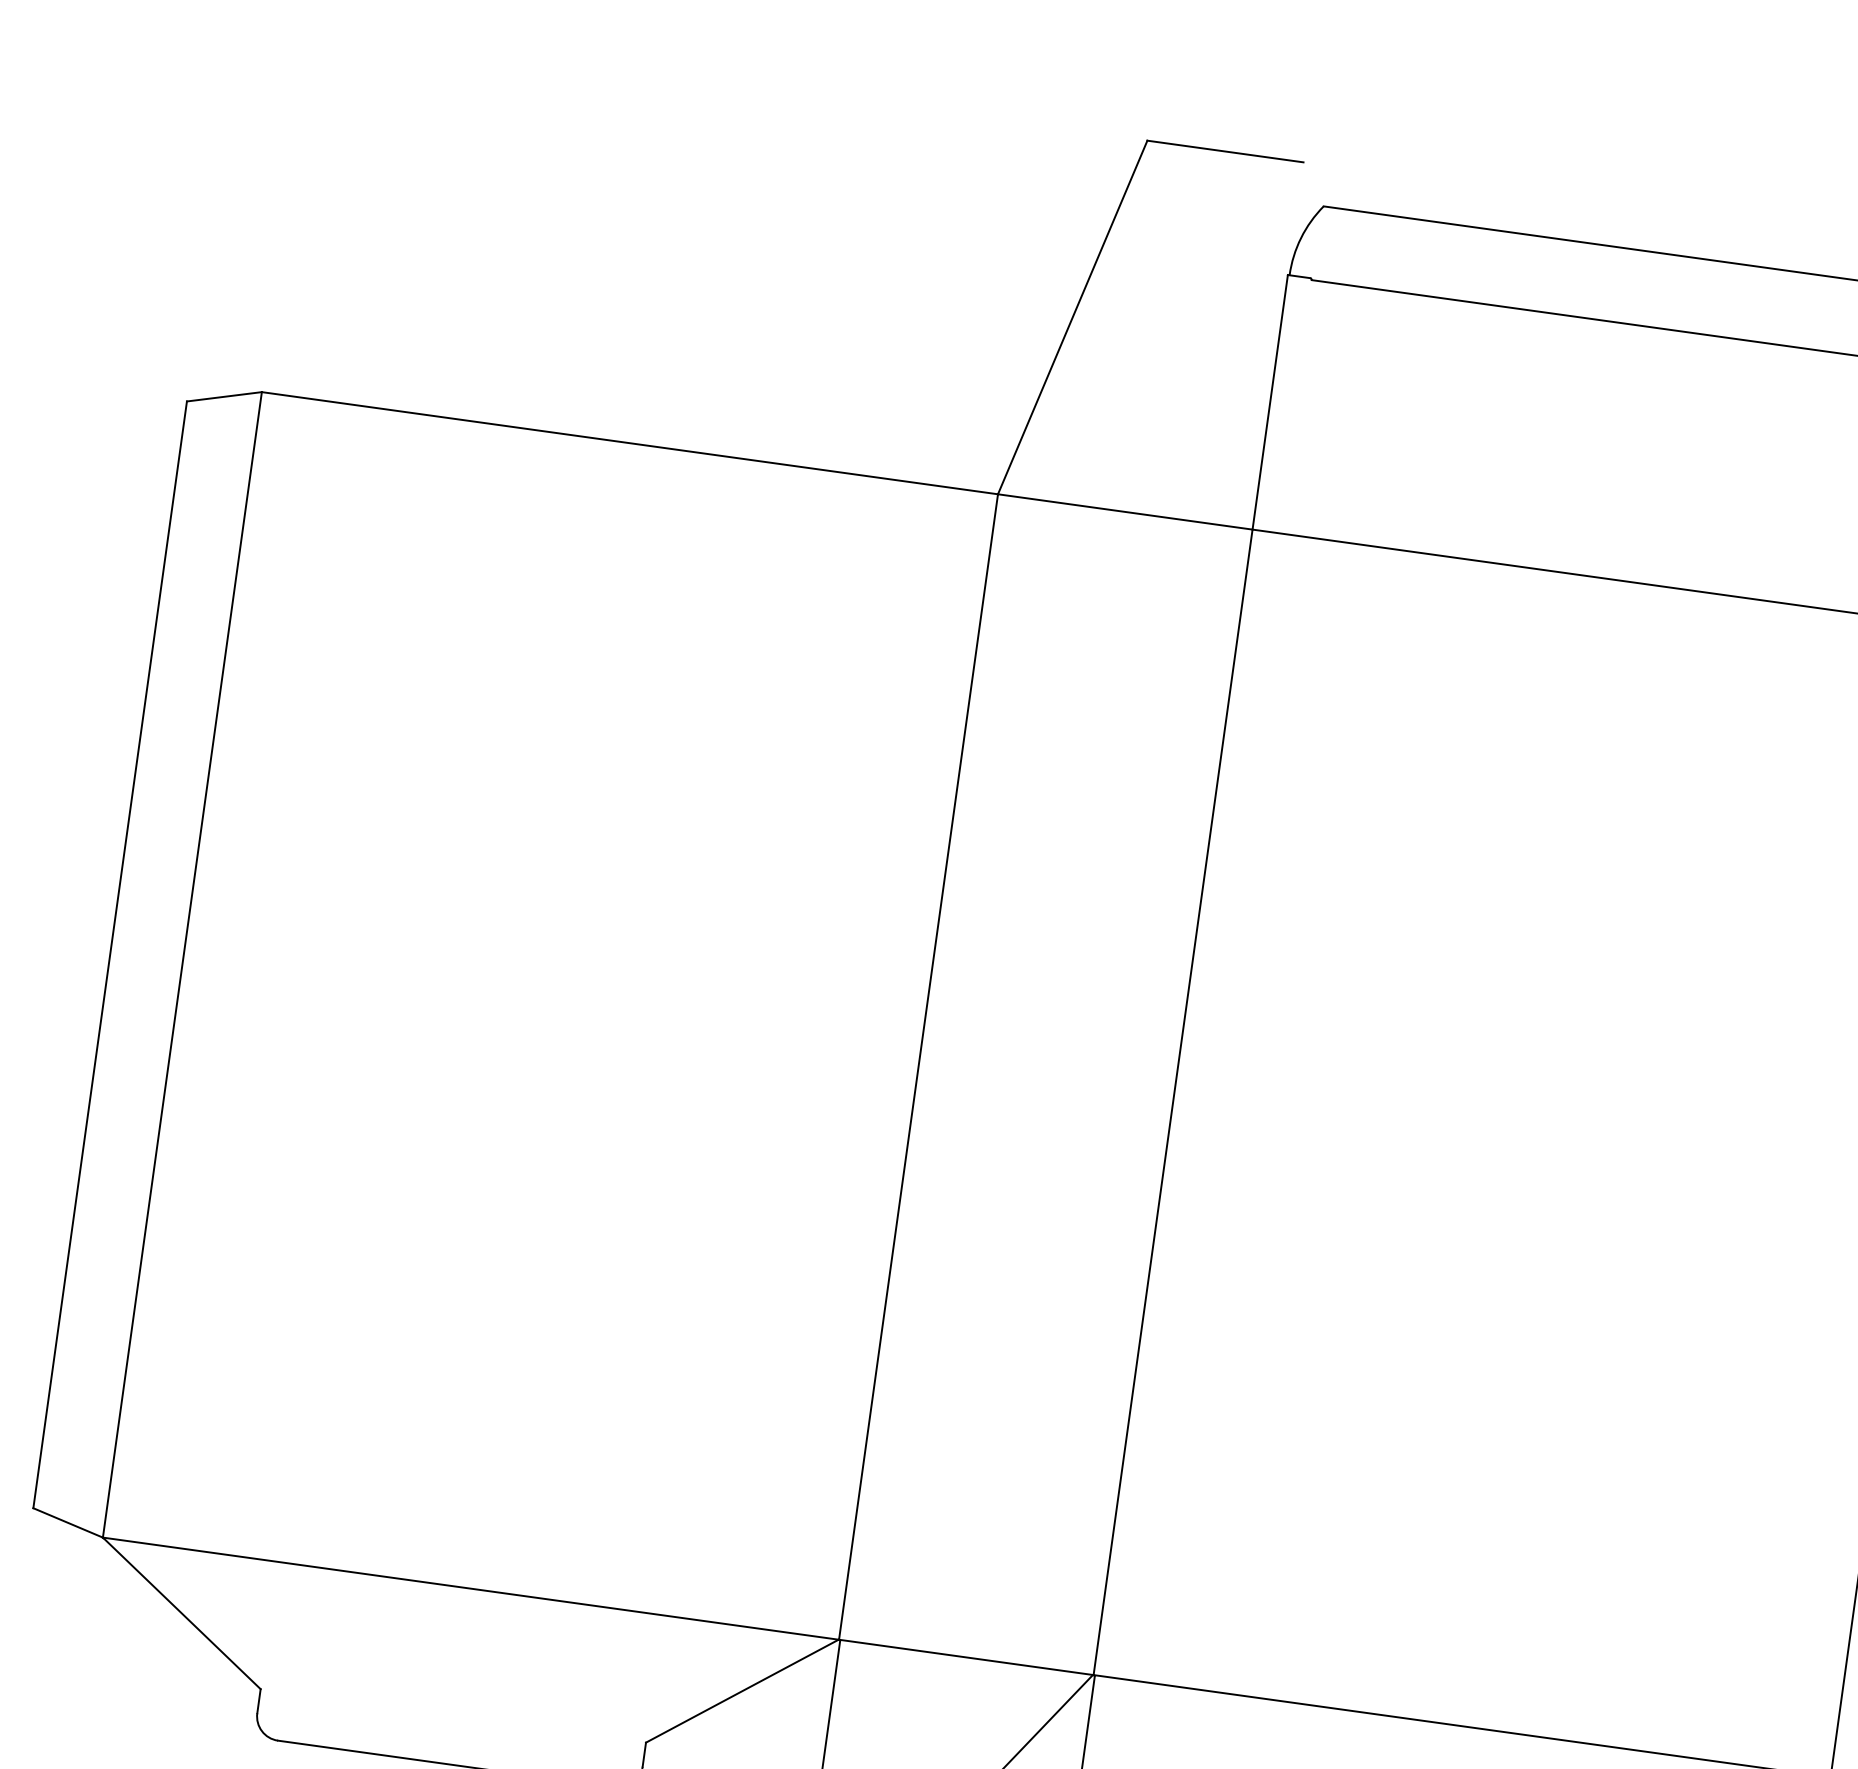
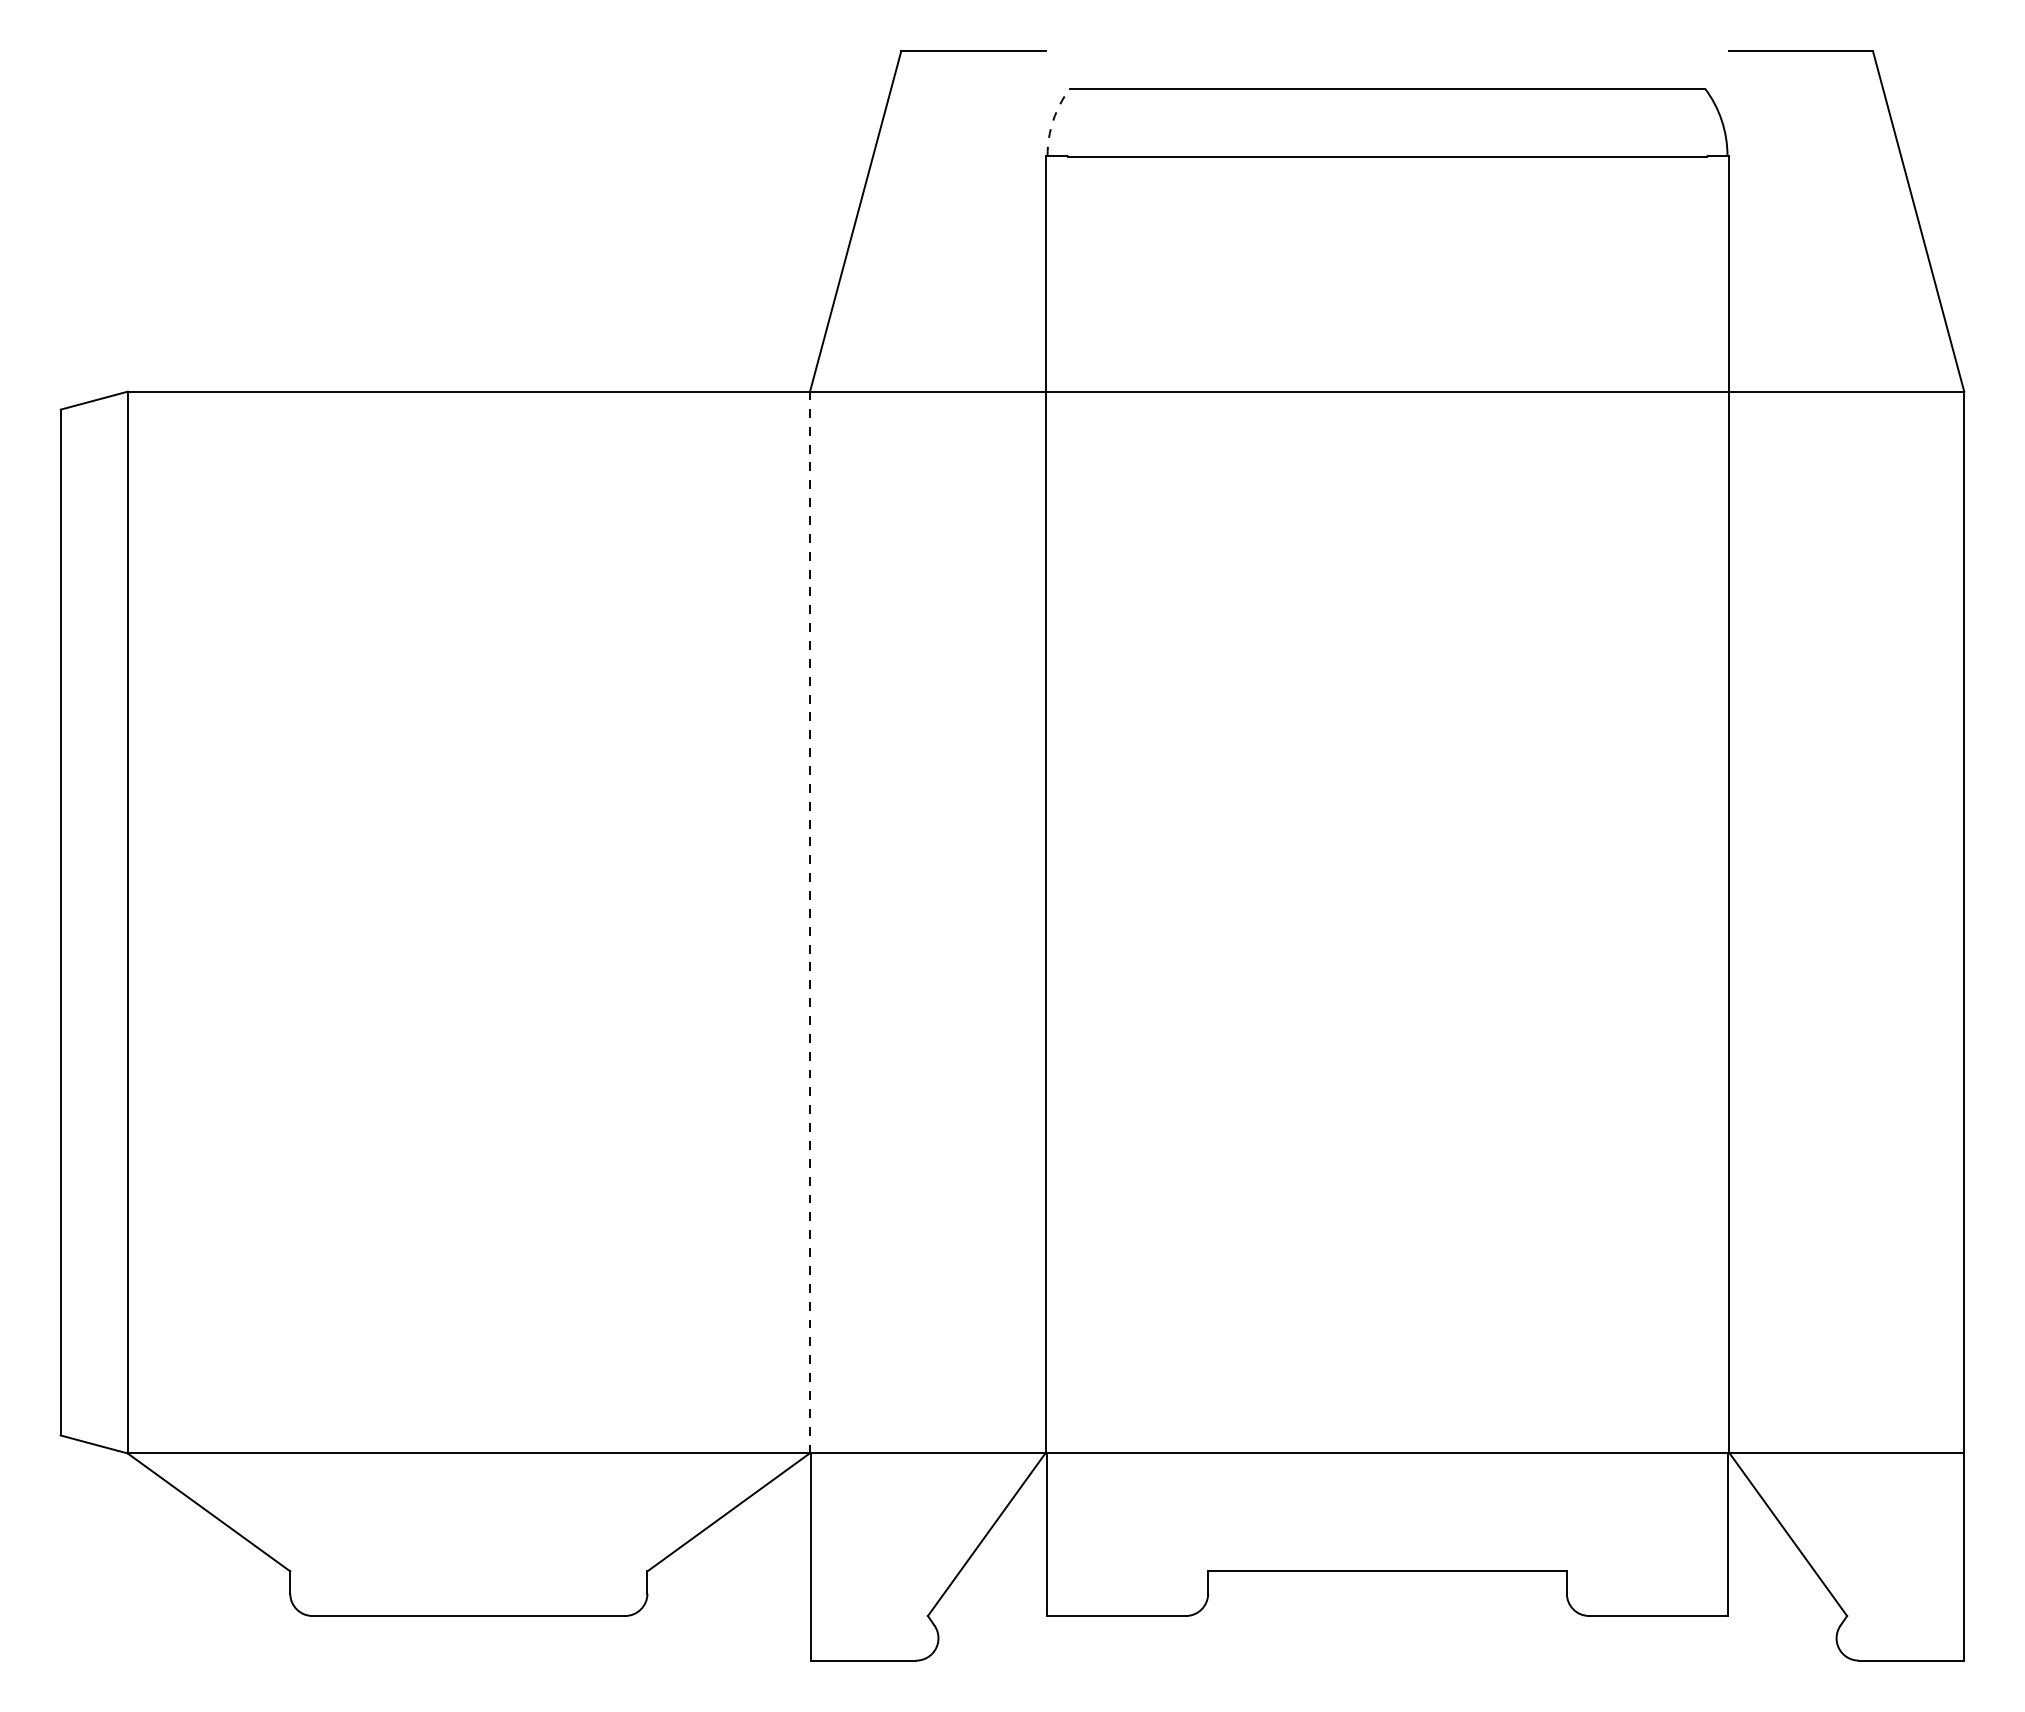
arc: (1301, 238) -> (1053, 120), solid -> dashed
line: (919, 1067) -> (810, 922), solid -> dashed

